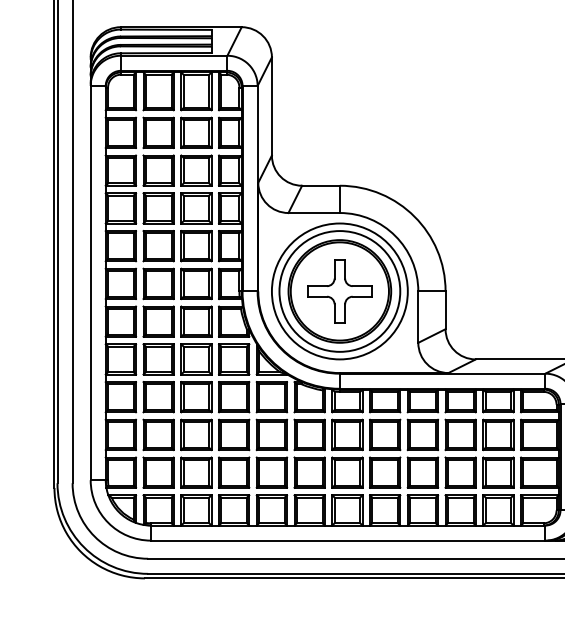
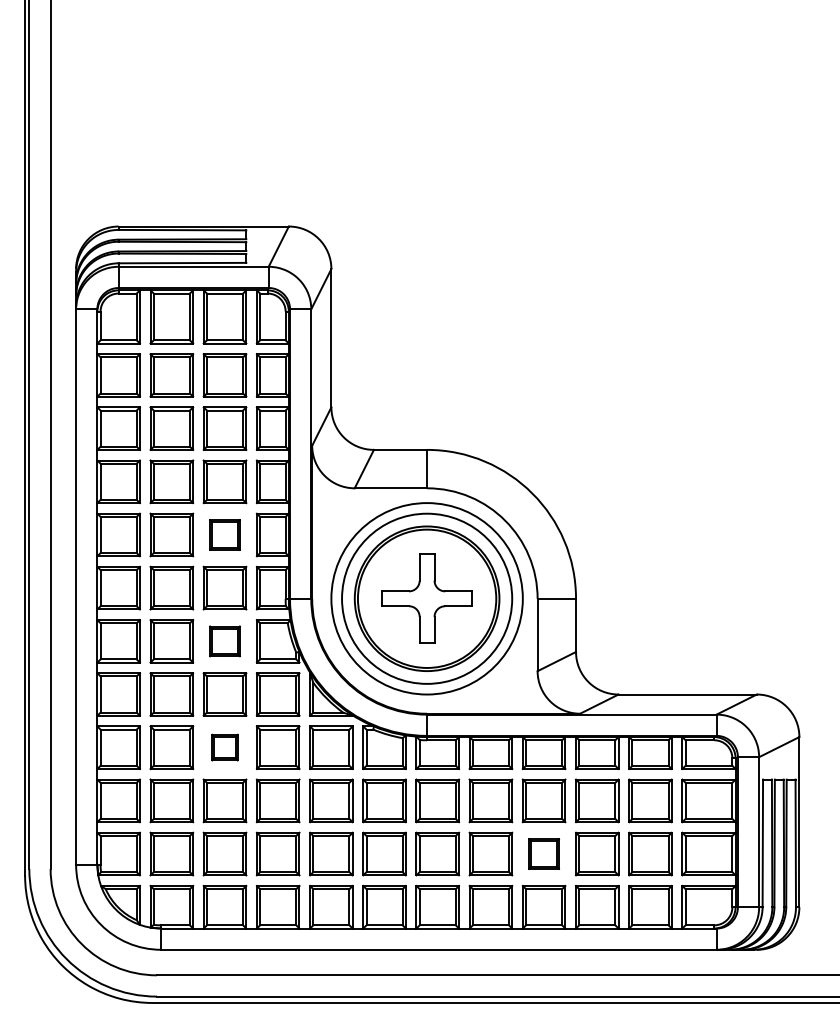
part: (196, 245) -> (224, 534), size x0.7
part: (196, 321) -> (224, 641), size x0.7
part: (196, 397) -> (224, 747), size x0.6
part: (422, 472) -> (543, 853), size x0.7

